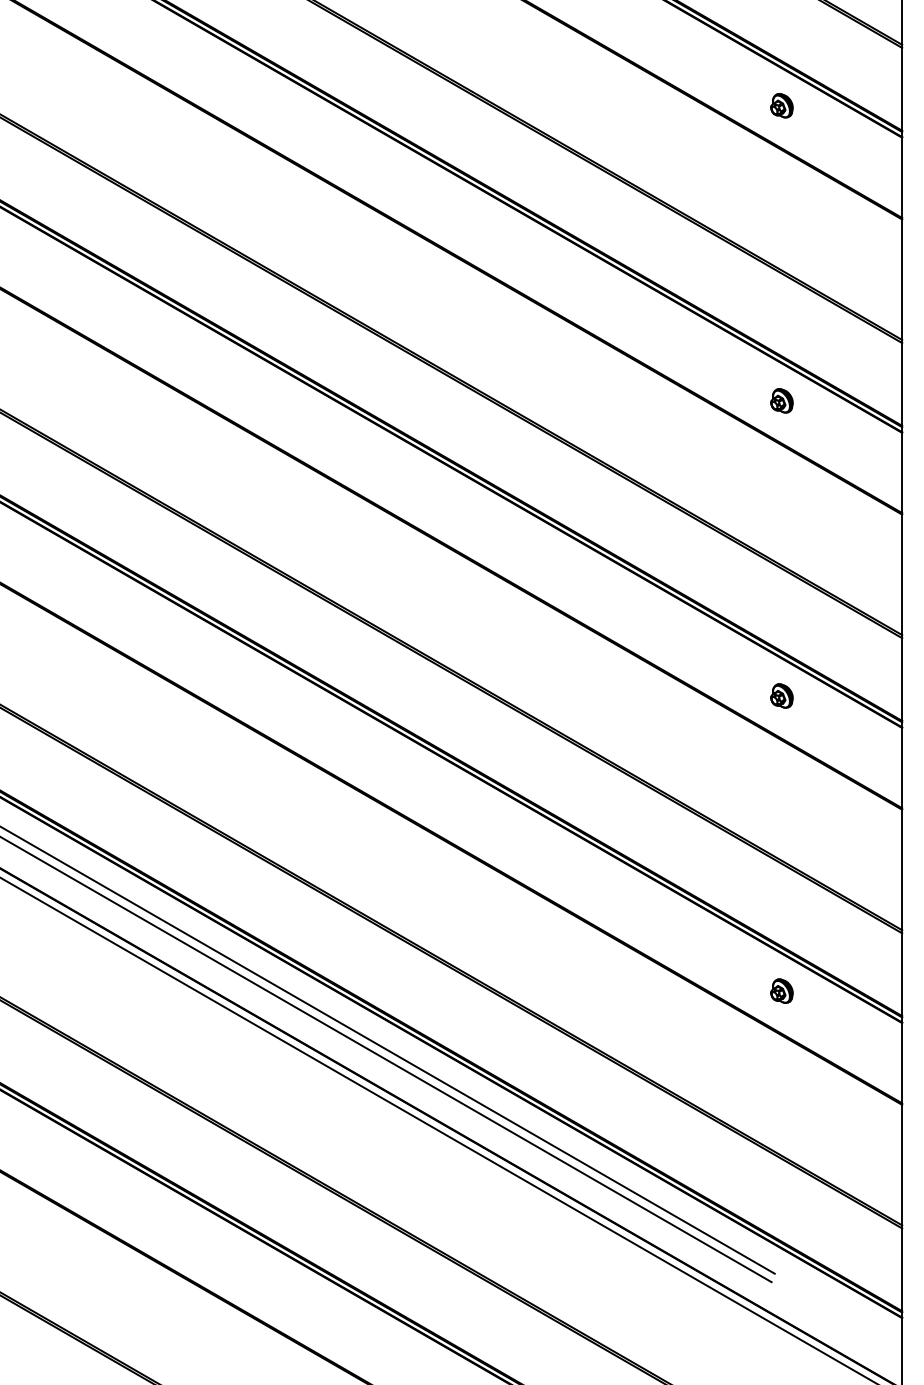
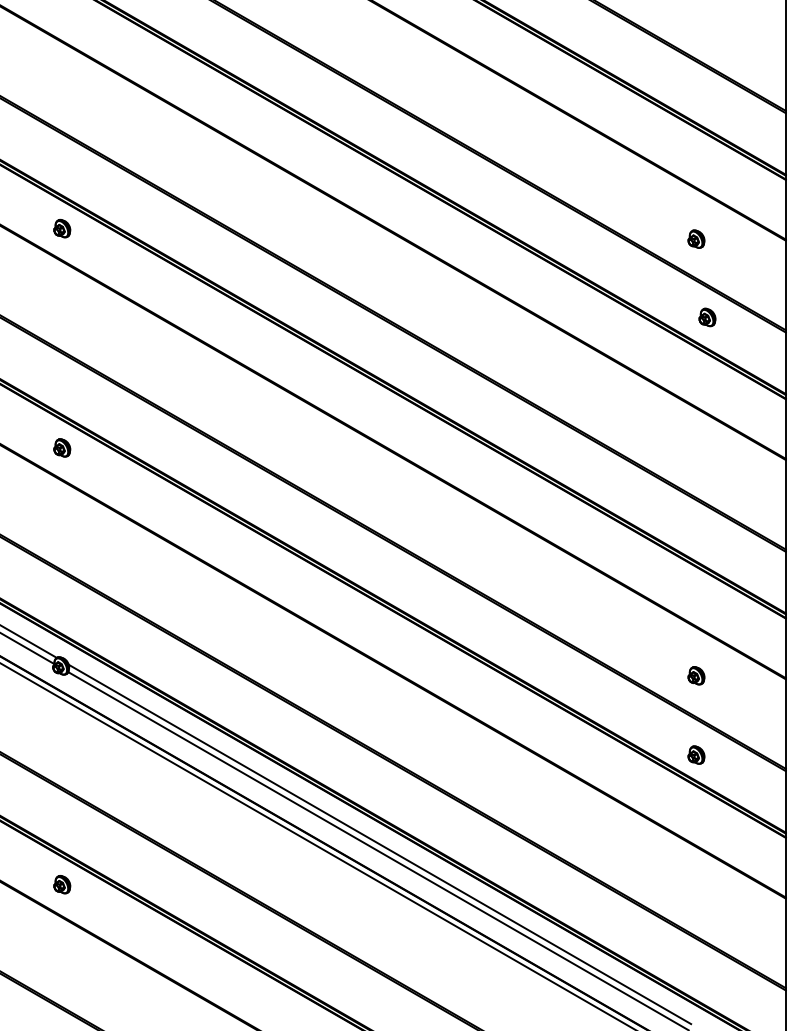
part: (782, 104) -> (696, 238), moved
part: (782, 400) -> (707, 317), moved
part: (782, 695) -> (696, 675), moved
part: (782, 990) -> (696, 754), moved

